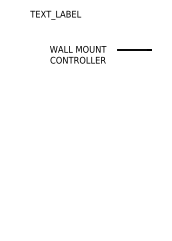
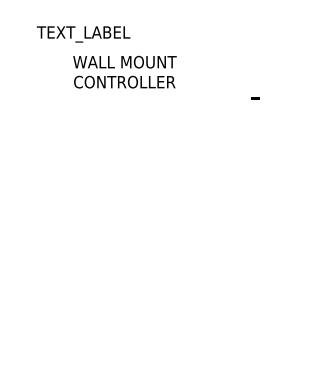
line: (133, 49) -> (226, 97), removed
text: (78, 54) -> (125, 71), moved

